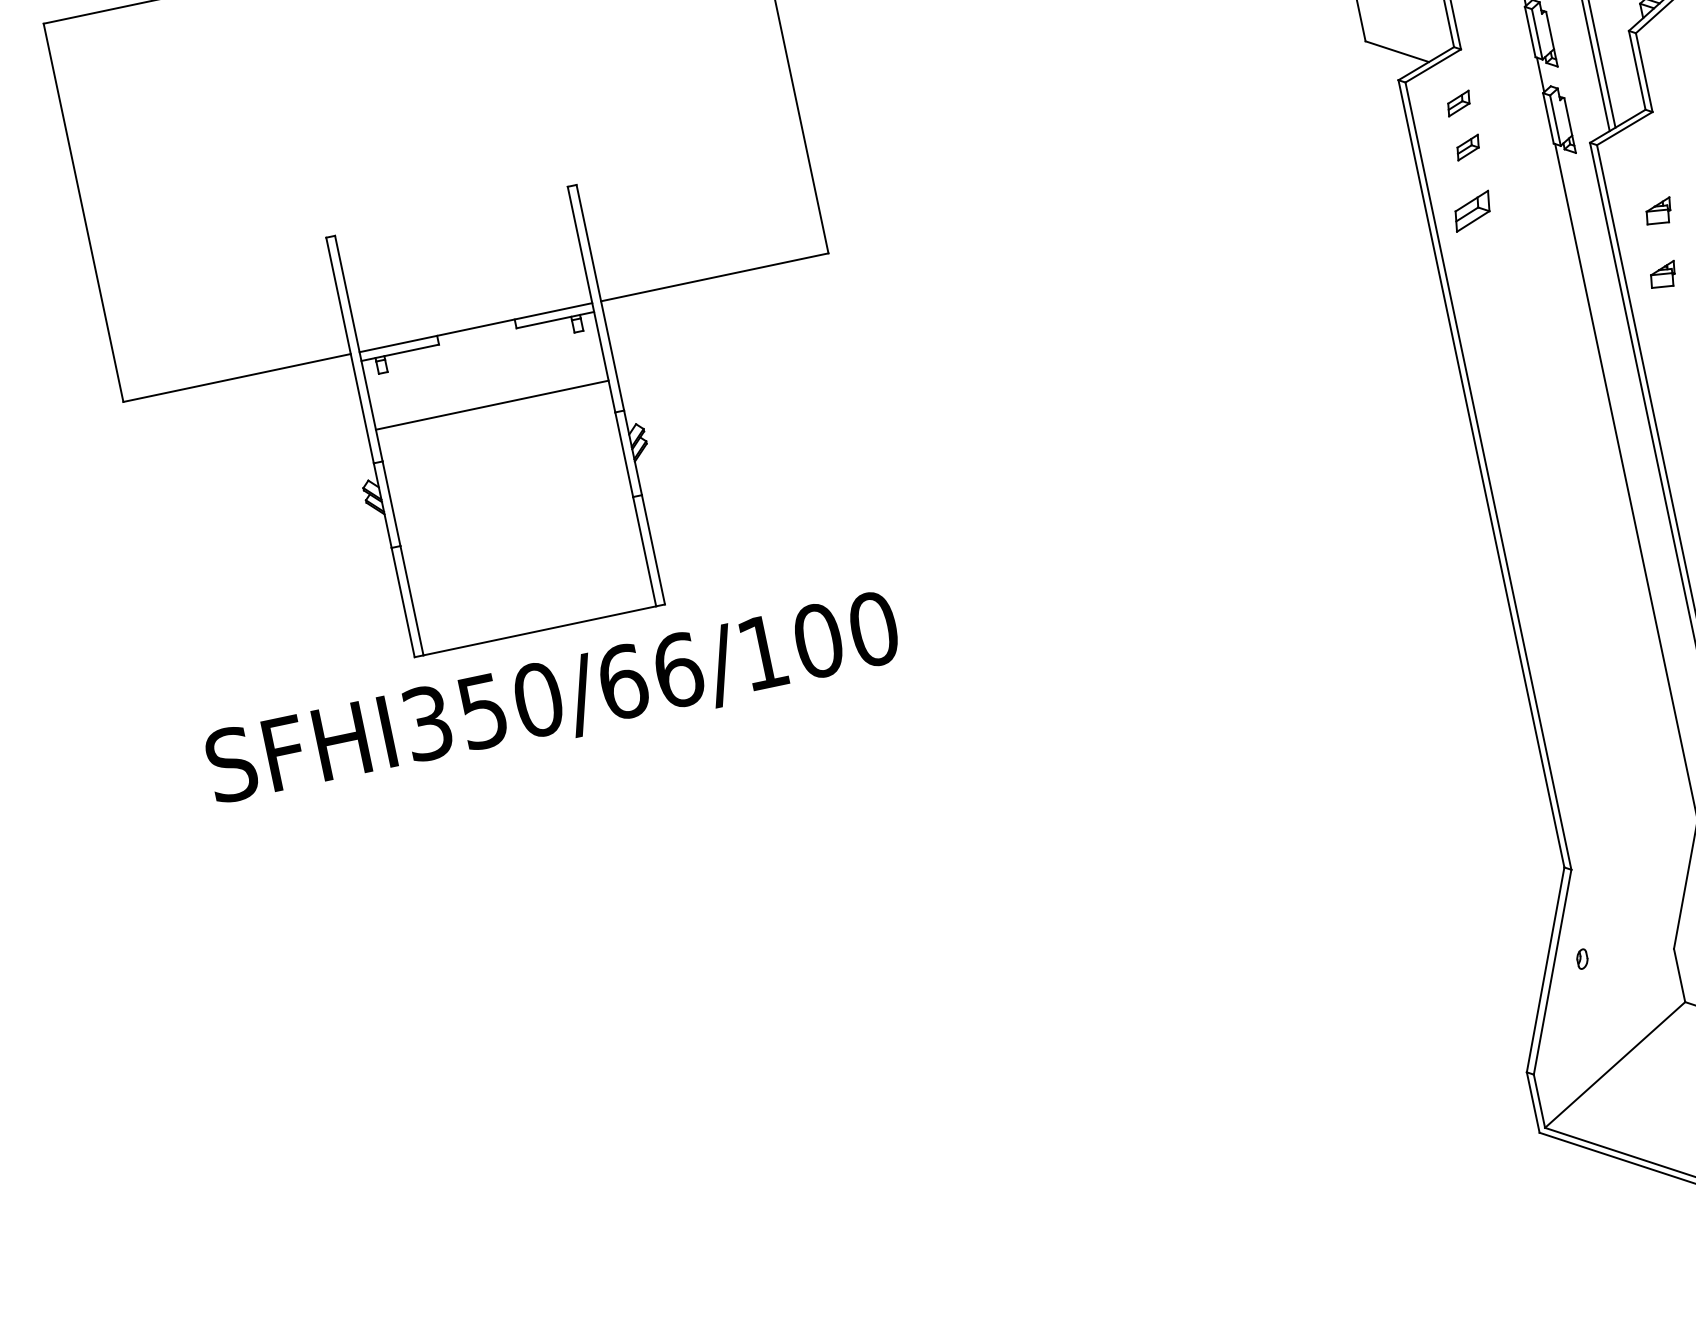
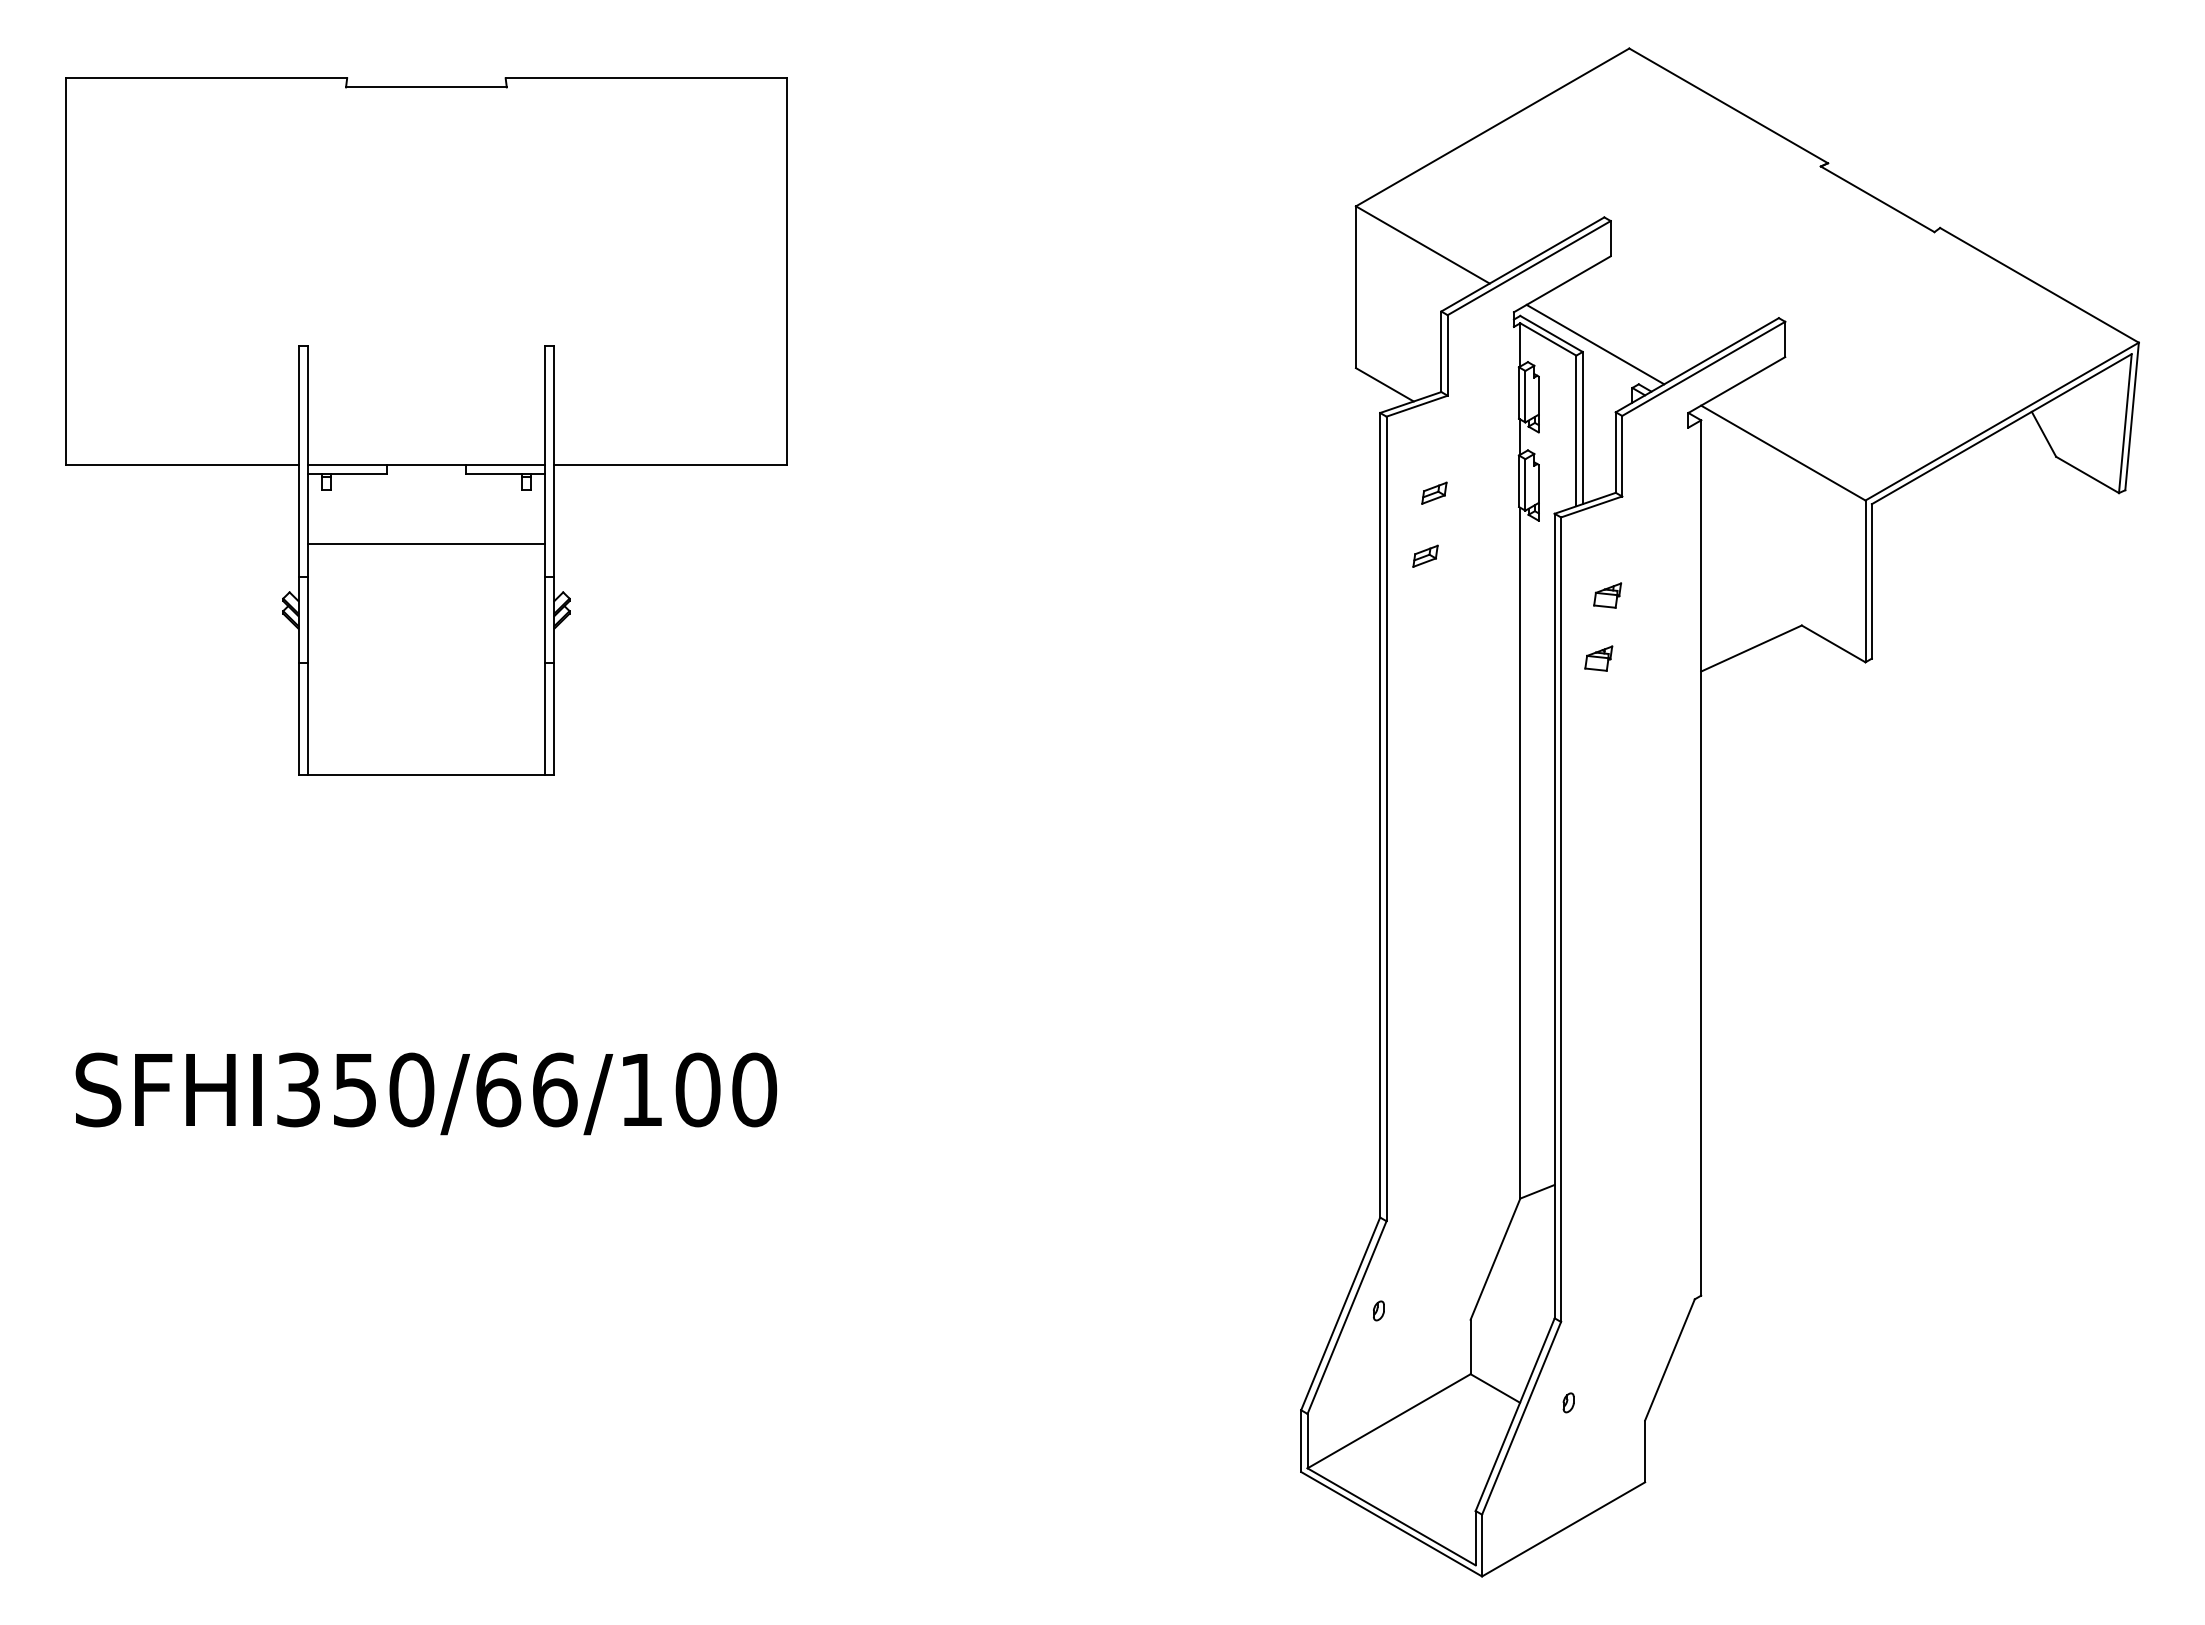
part: (1458, 102) -> (1434, 447), removed
part: (1472, 210) -> (1425, 555), size x0.62
text: (553, 700) -> (426, 1093), moved

